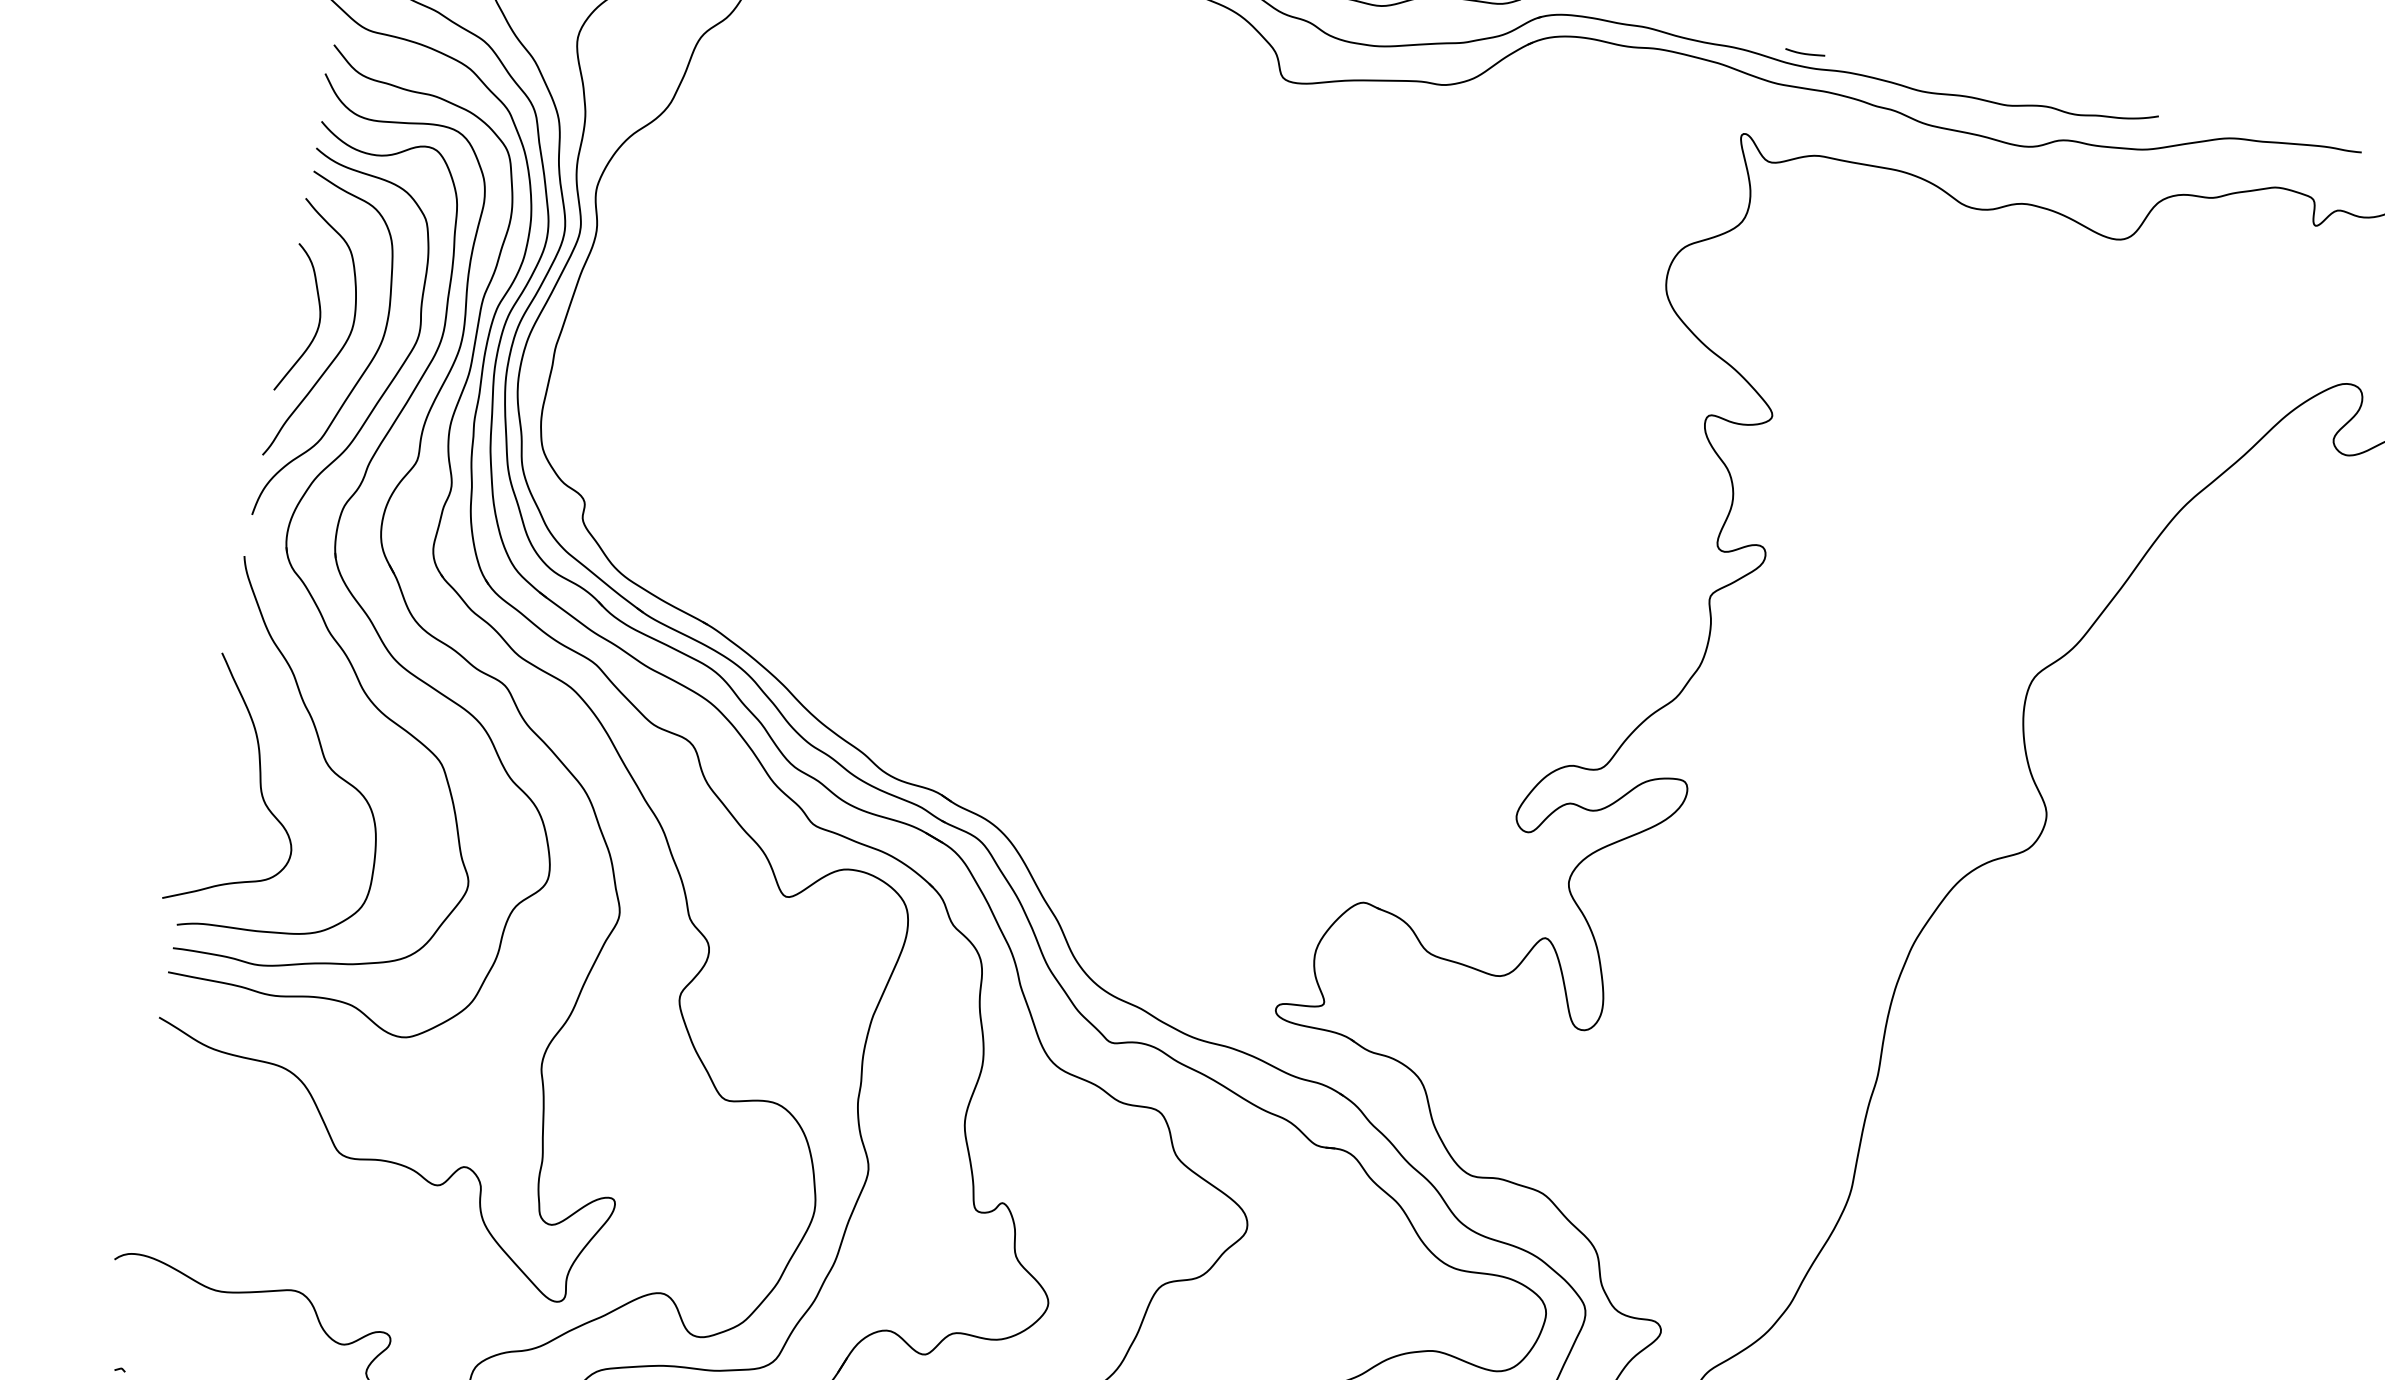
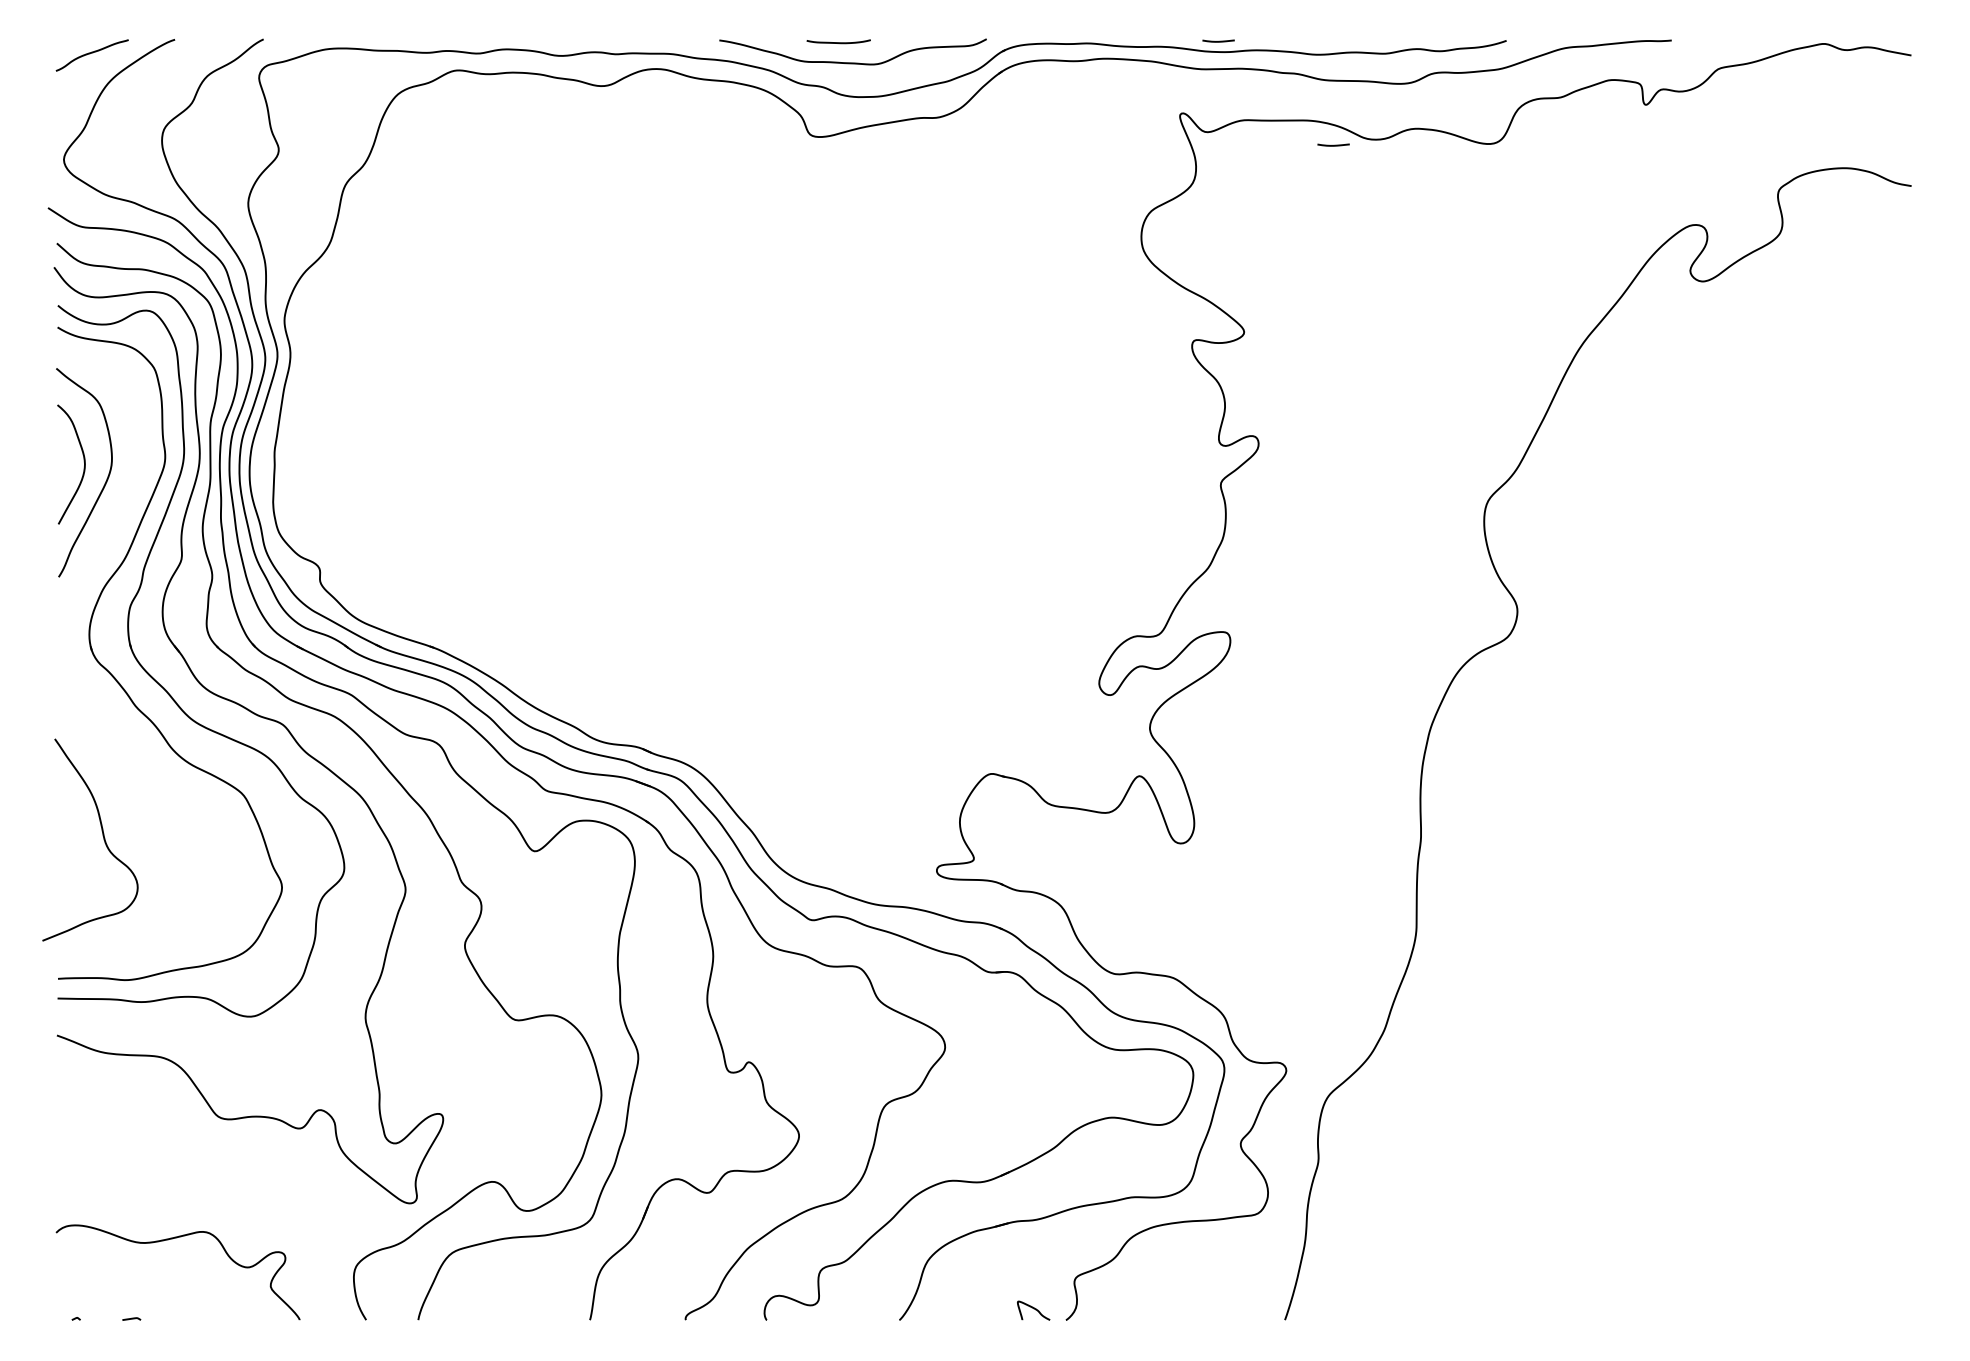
line: (1923, 205) -> (1333, 144), added
curve: (361, 373) -> (125, 498), removed
curve: (320, 749) -> (146, 801), removed

